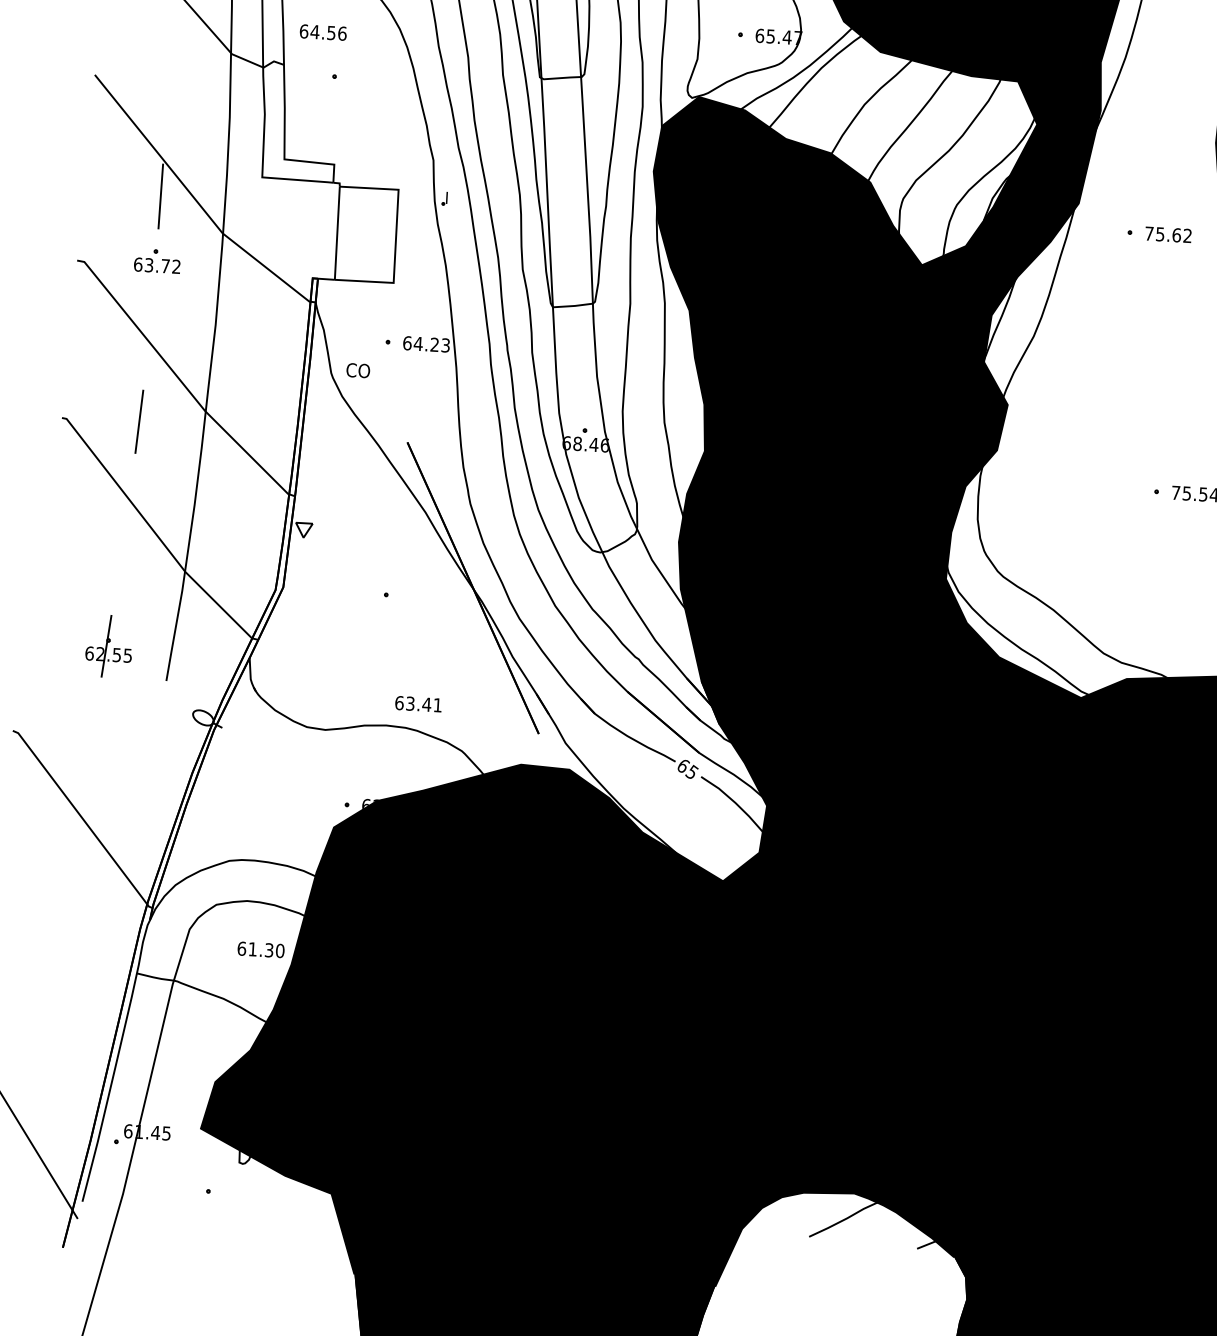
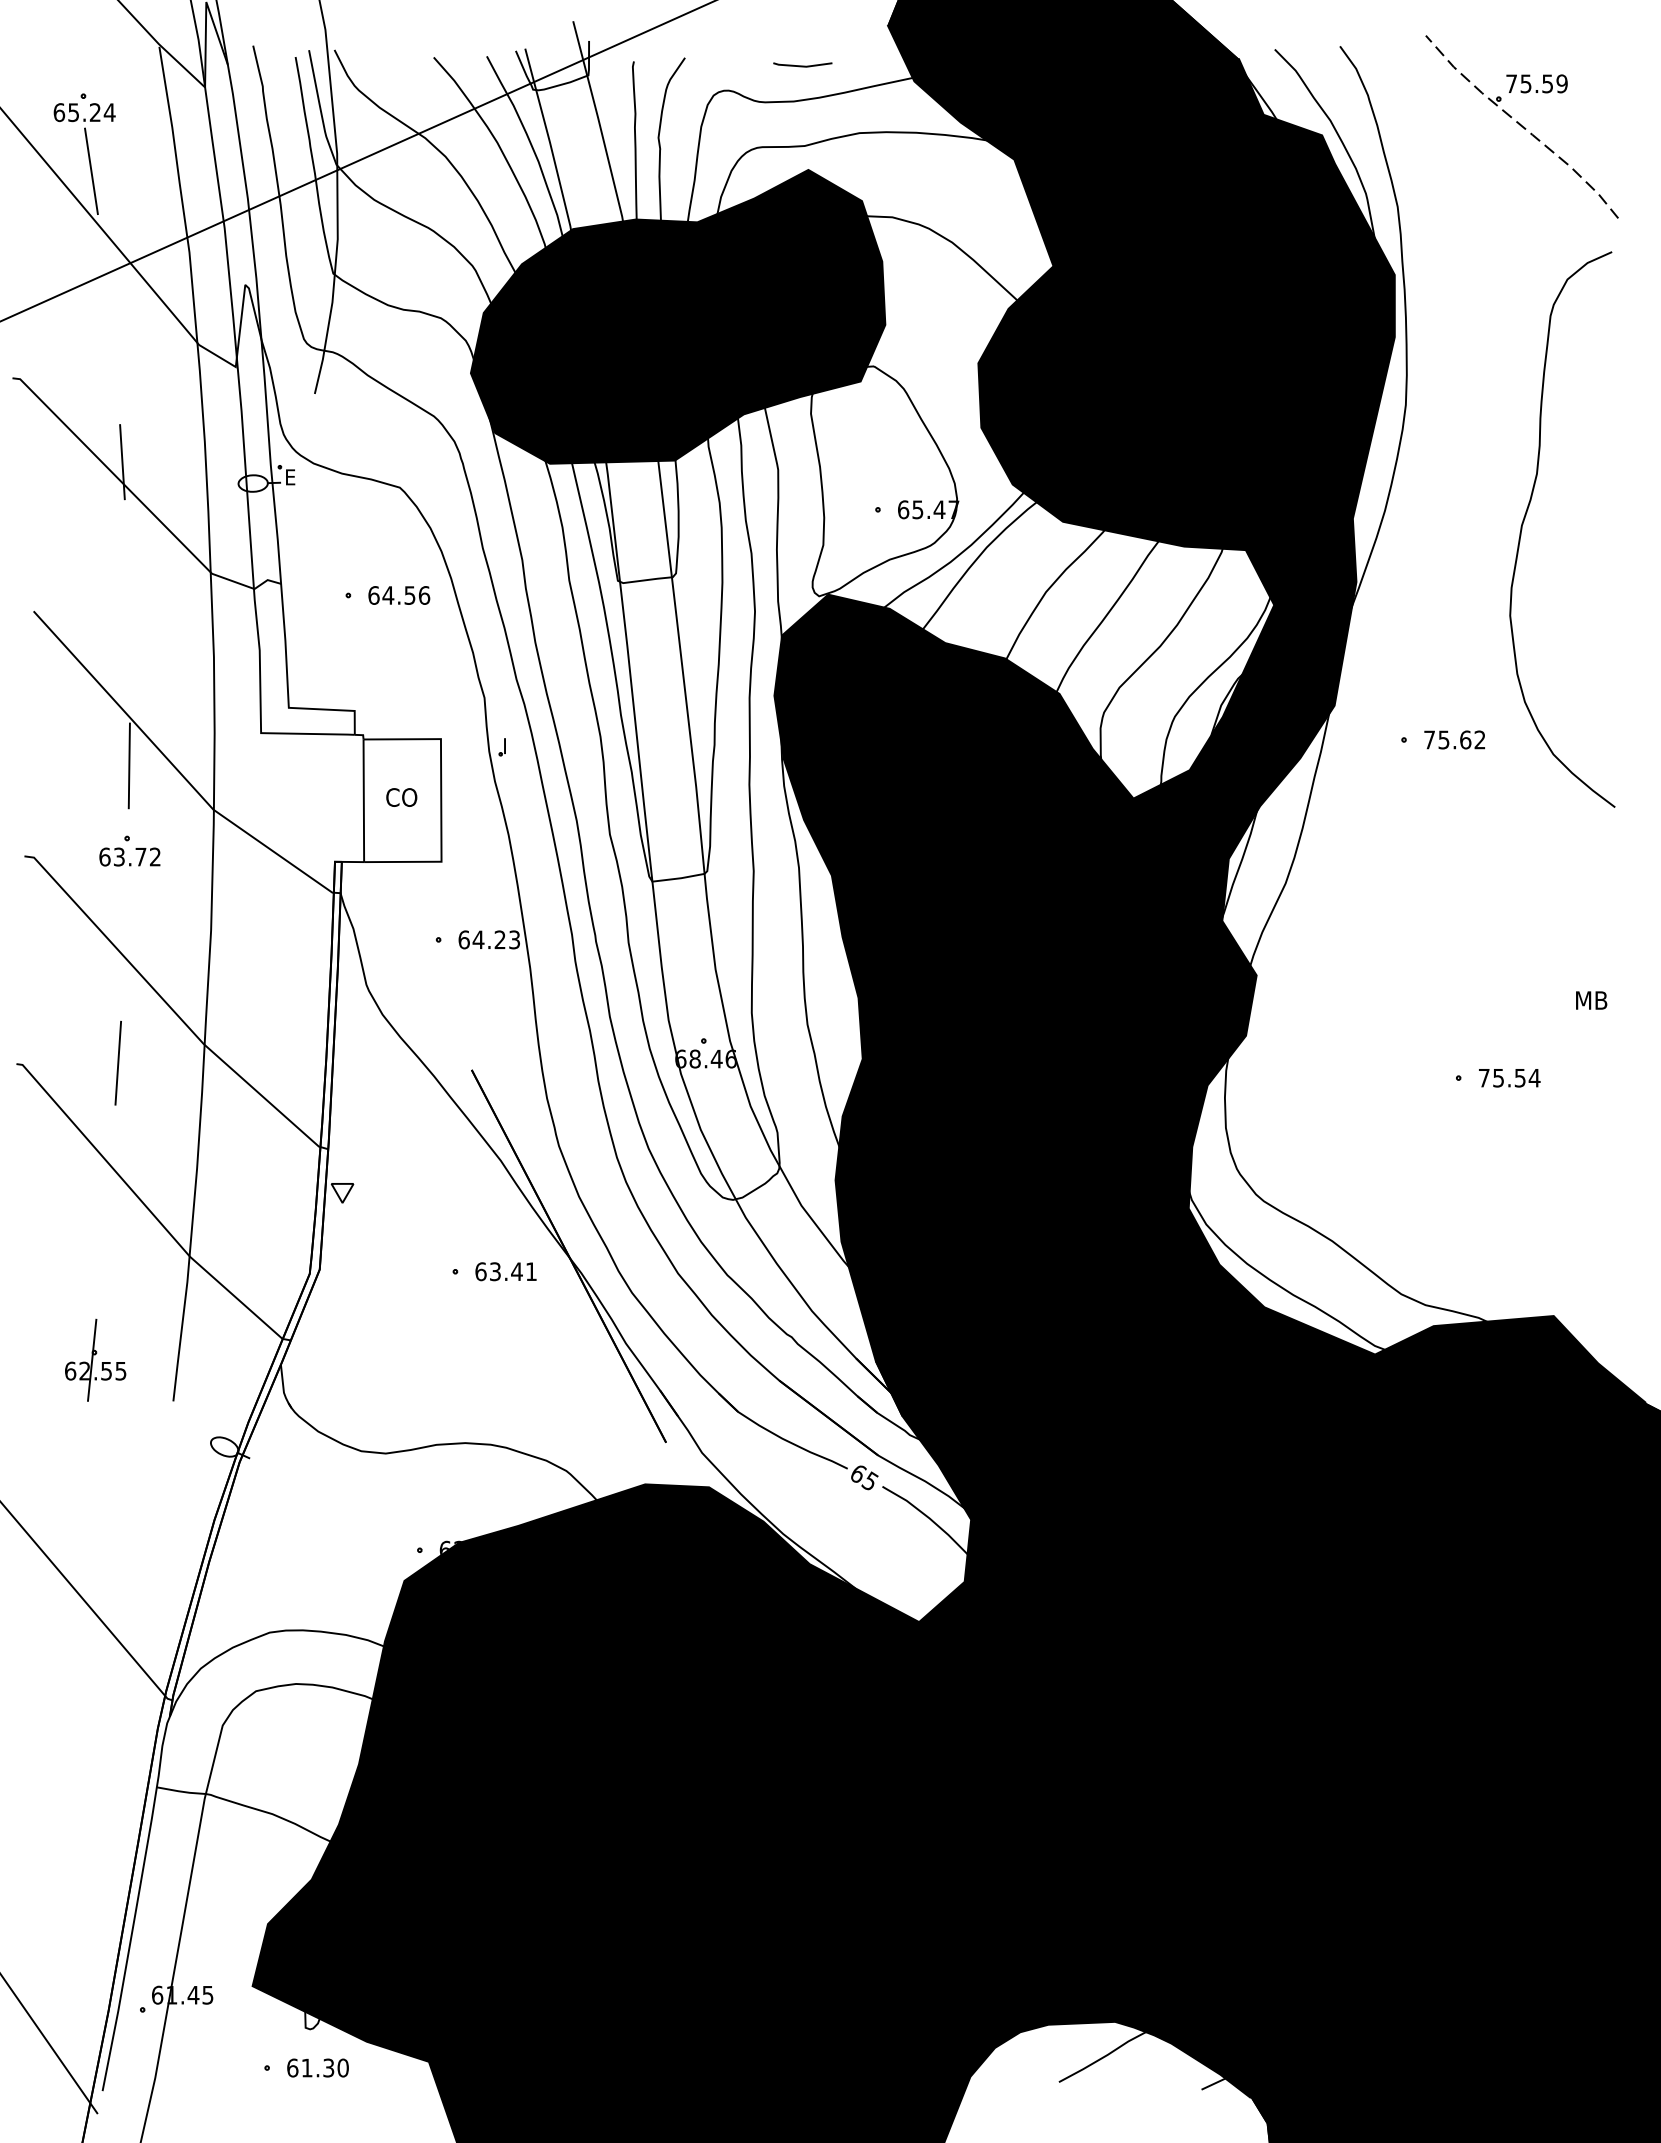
text: (323, 32) -> (399, 595), moved
text: (358, 370) -> (401, 797), moved
text: (418, 704) -> (505, 1271), moved
text: (260, 949) -> (317, 2067), moved

